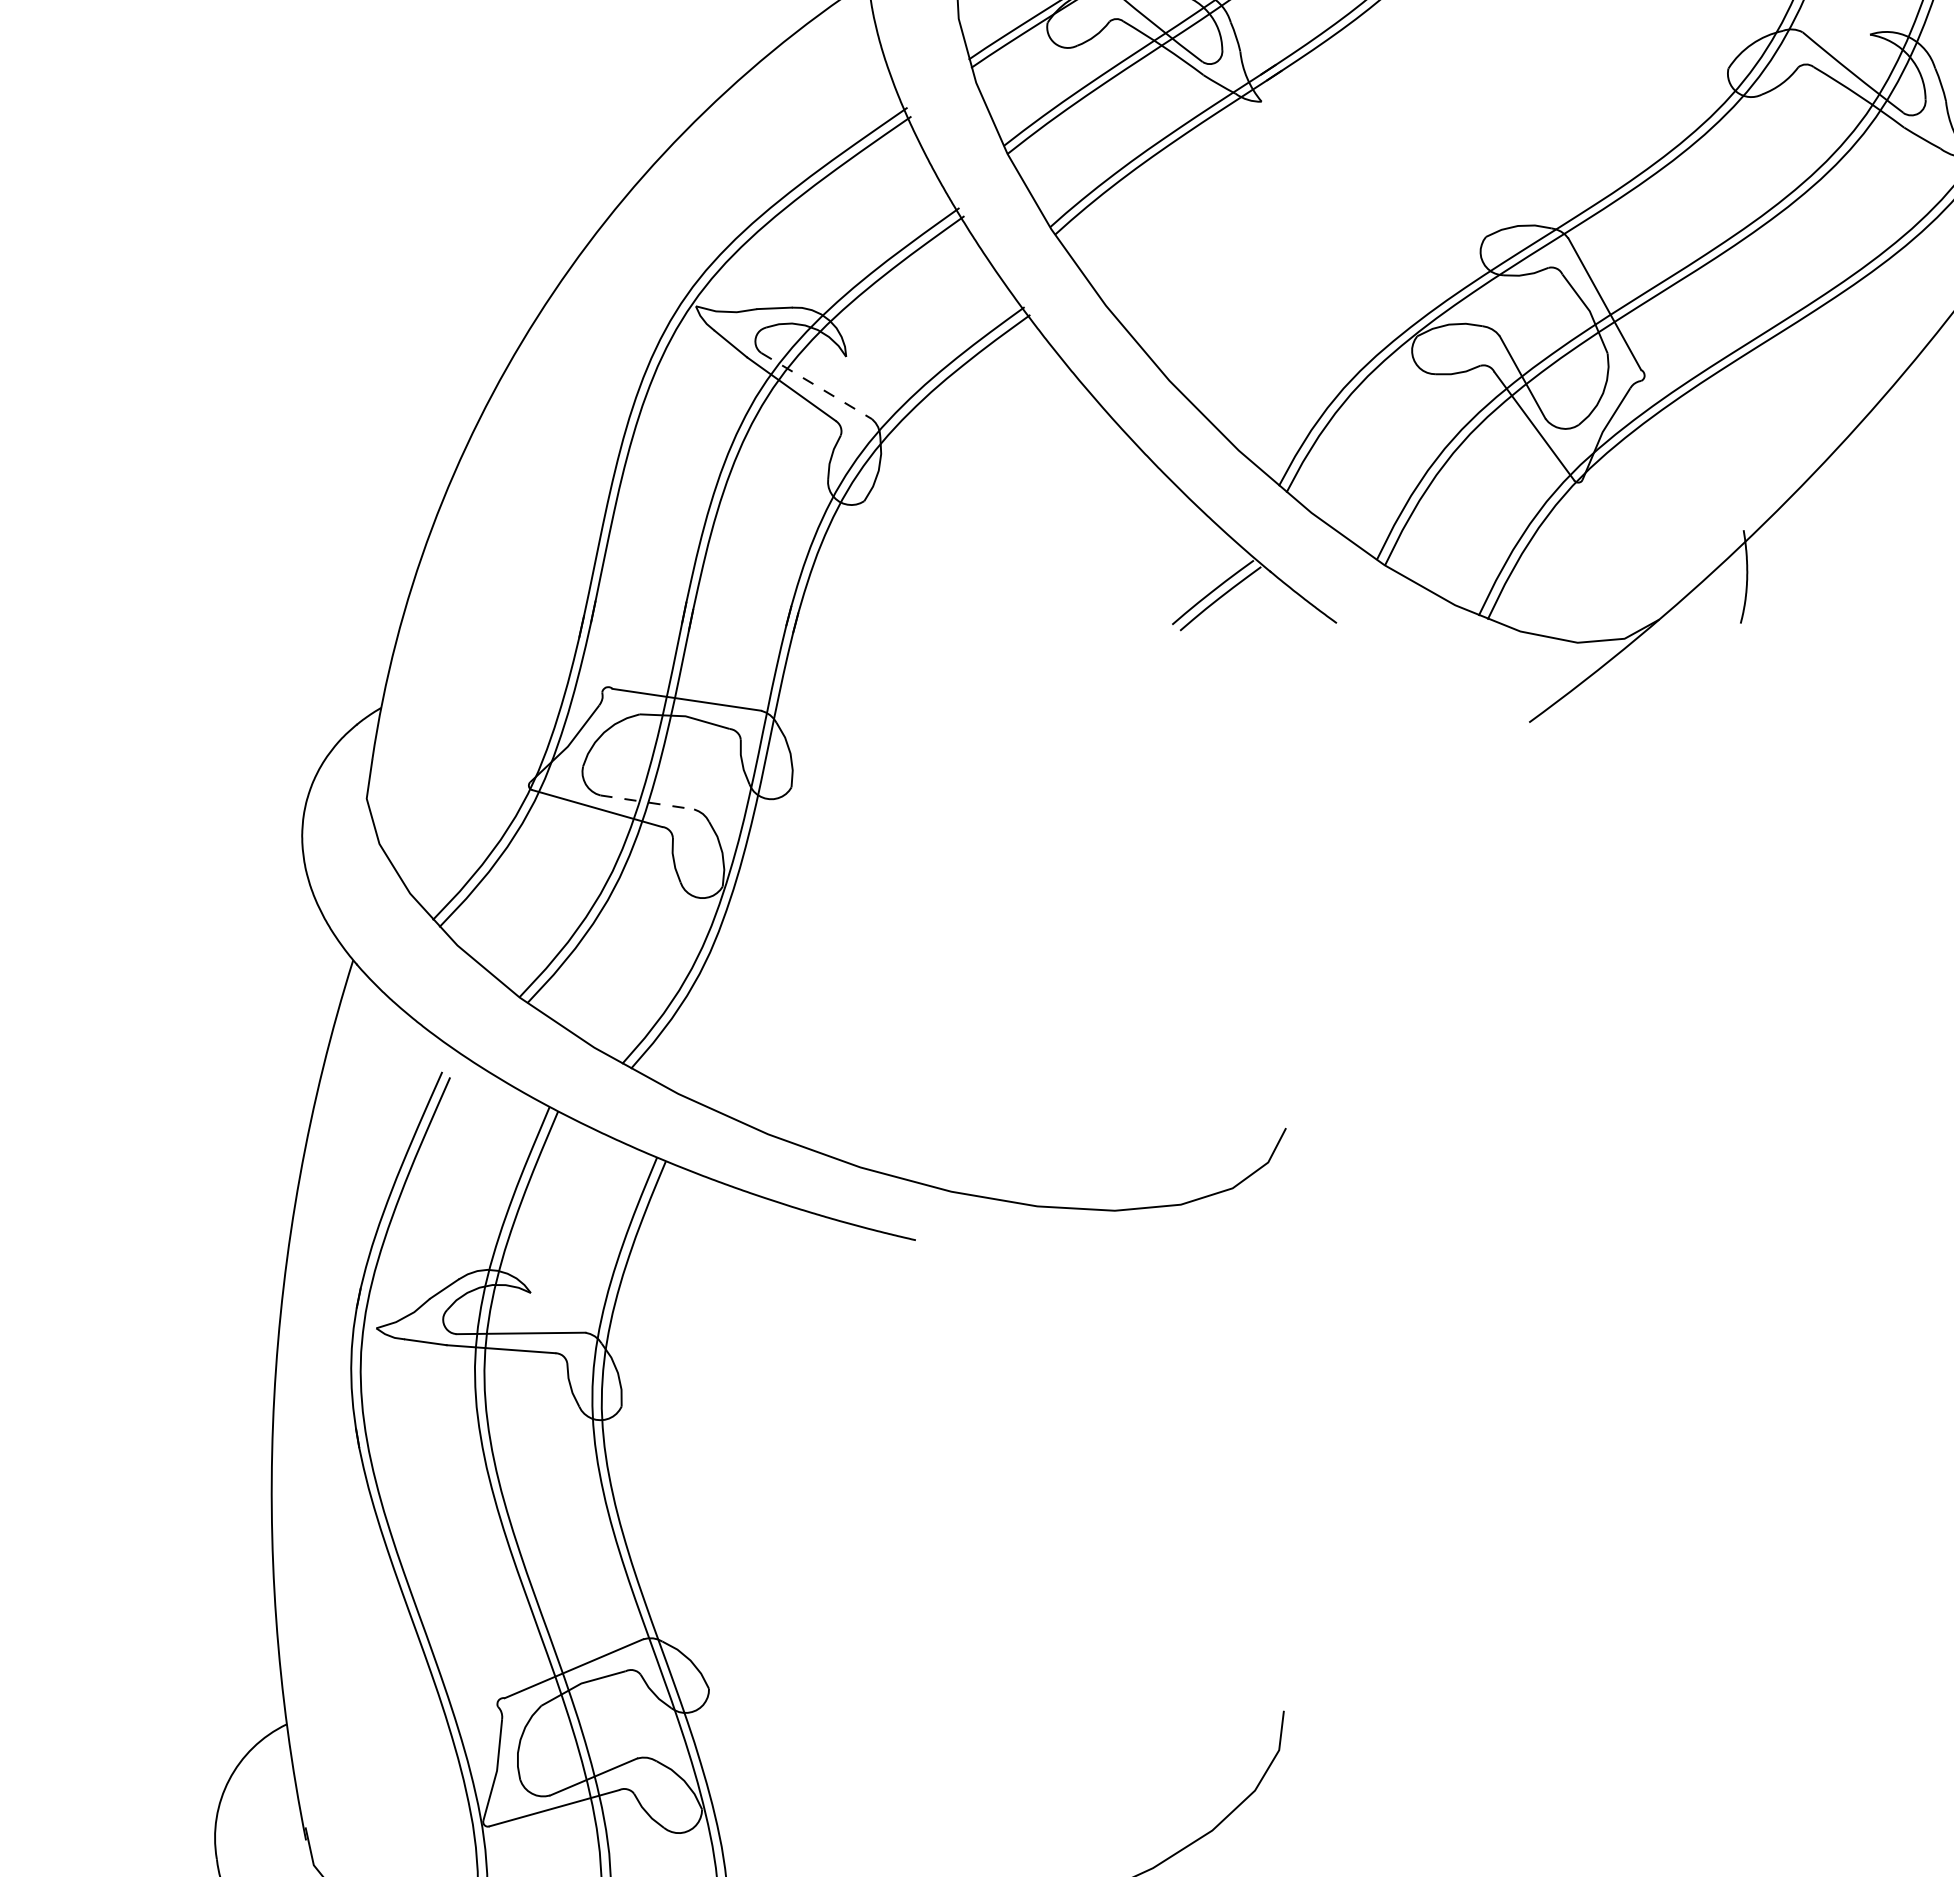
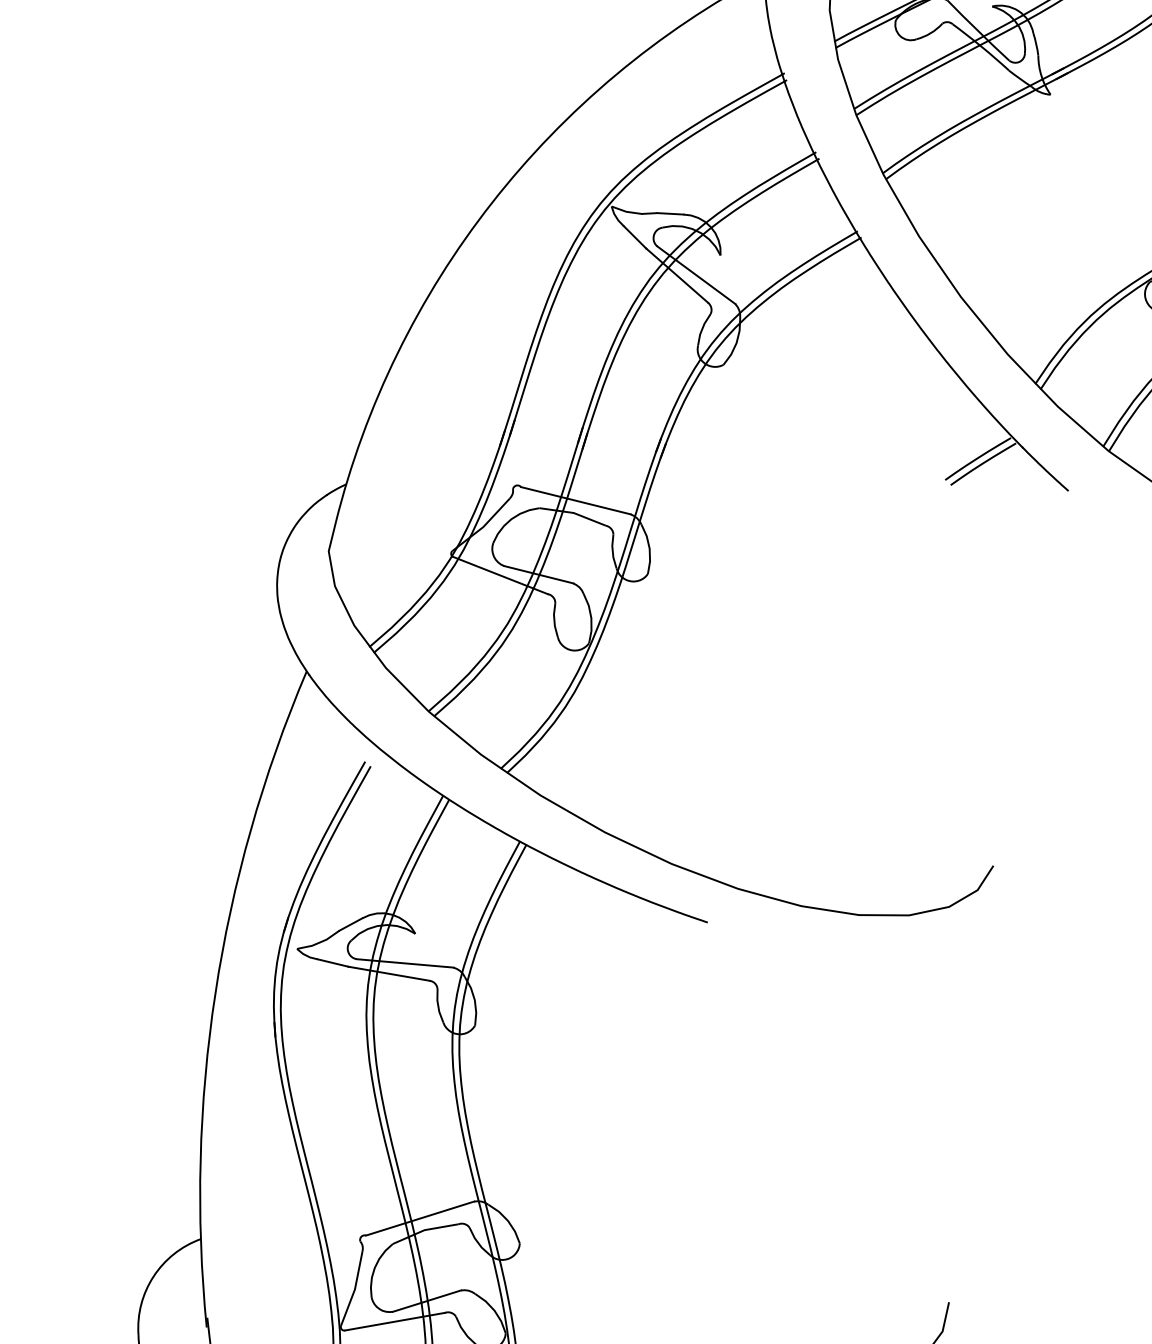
line: (816, 386) -> (696, 275), dashed -> solid
line: (647, 802) -> (538, 574), dashed -> solid

